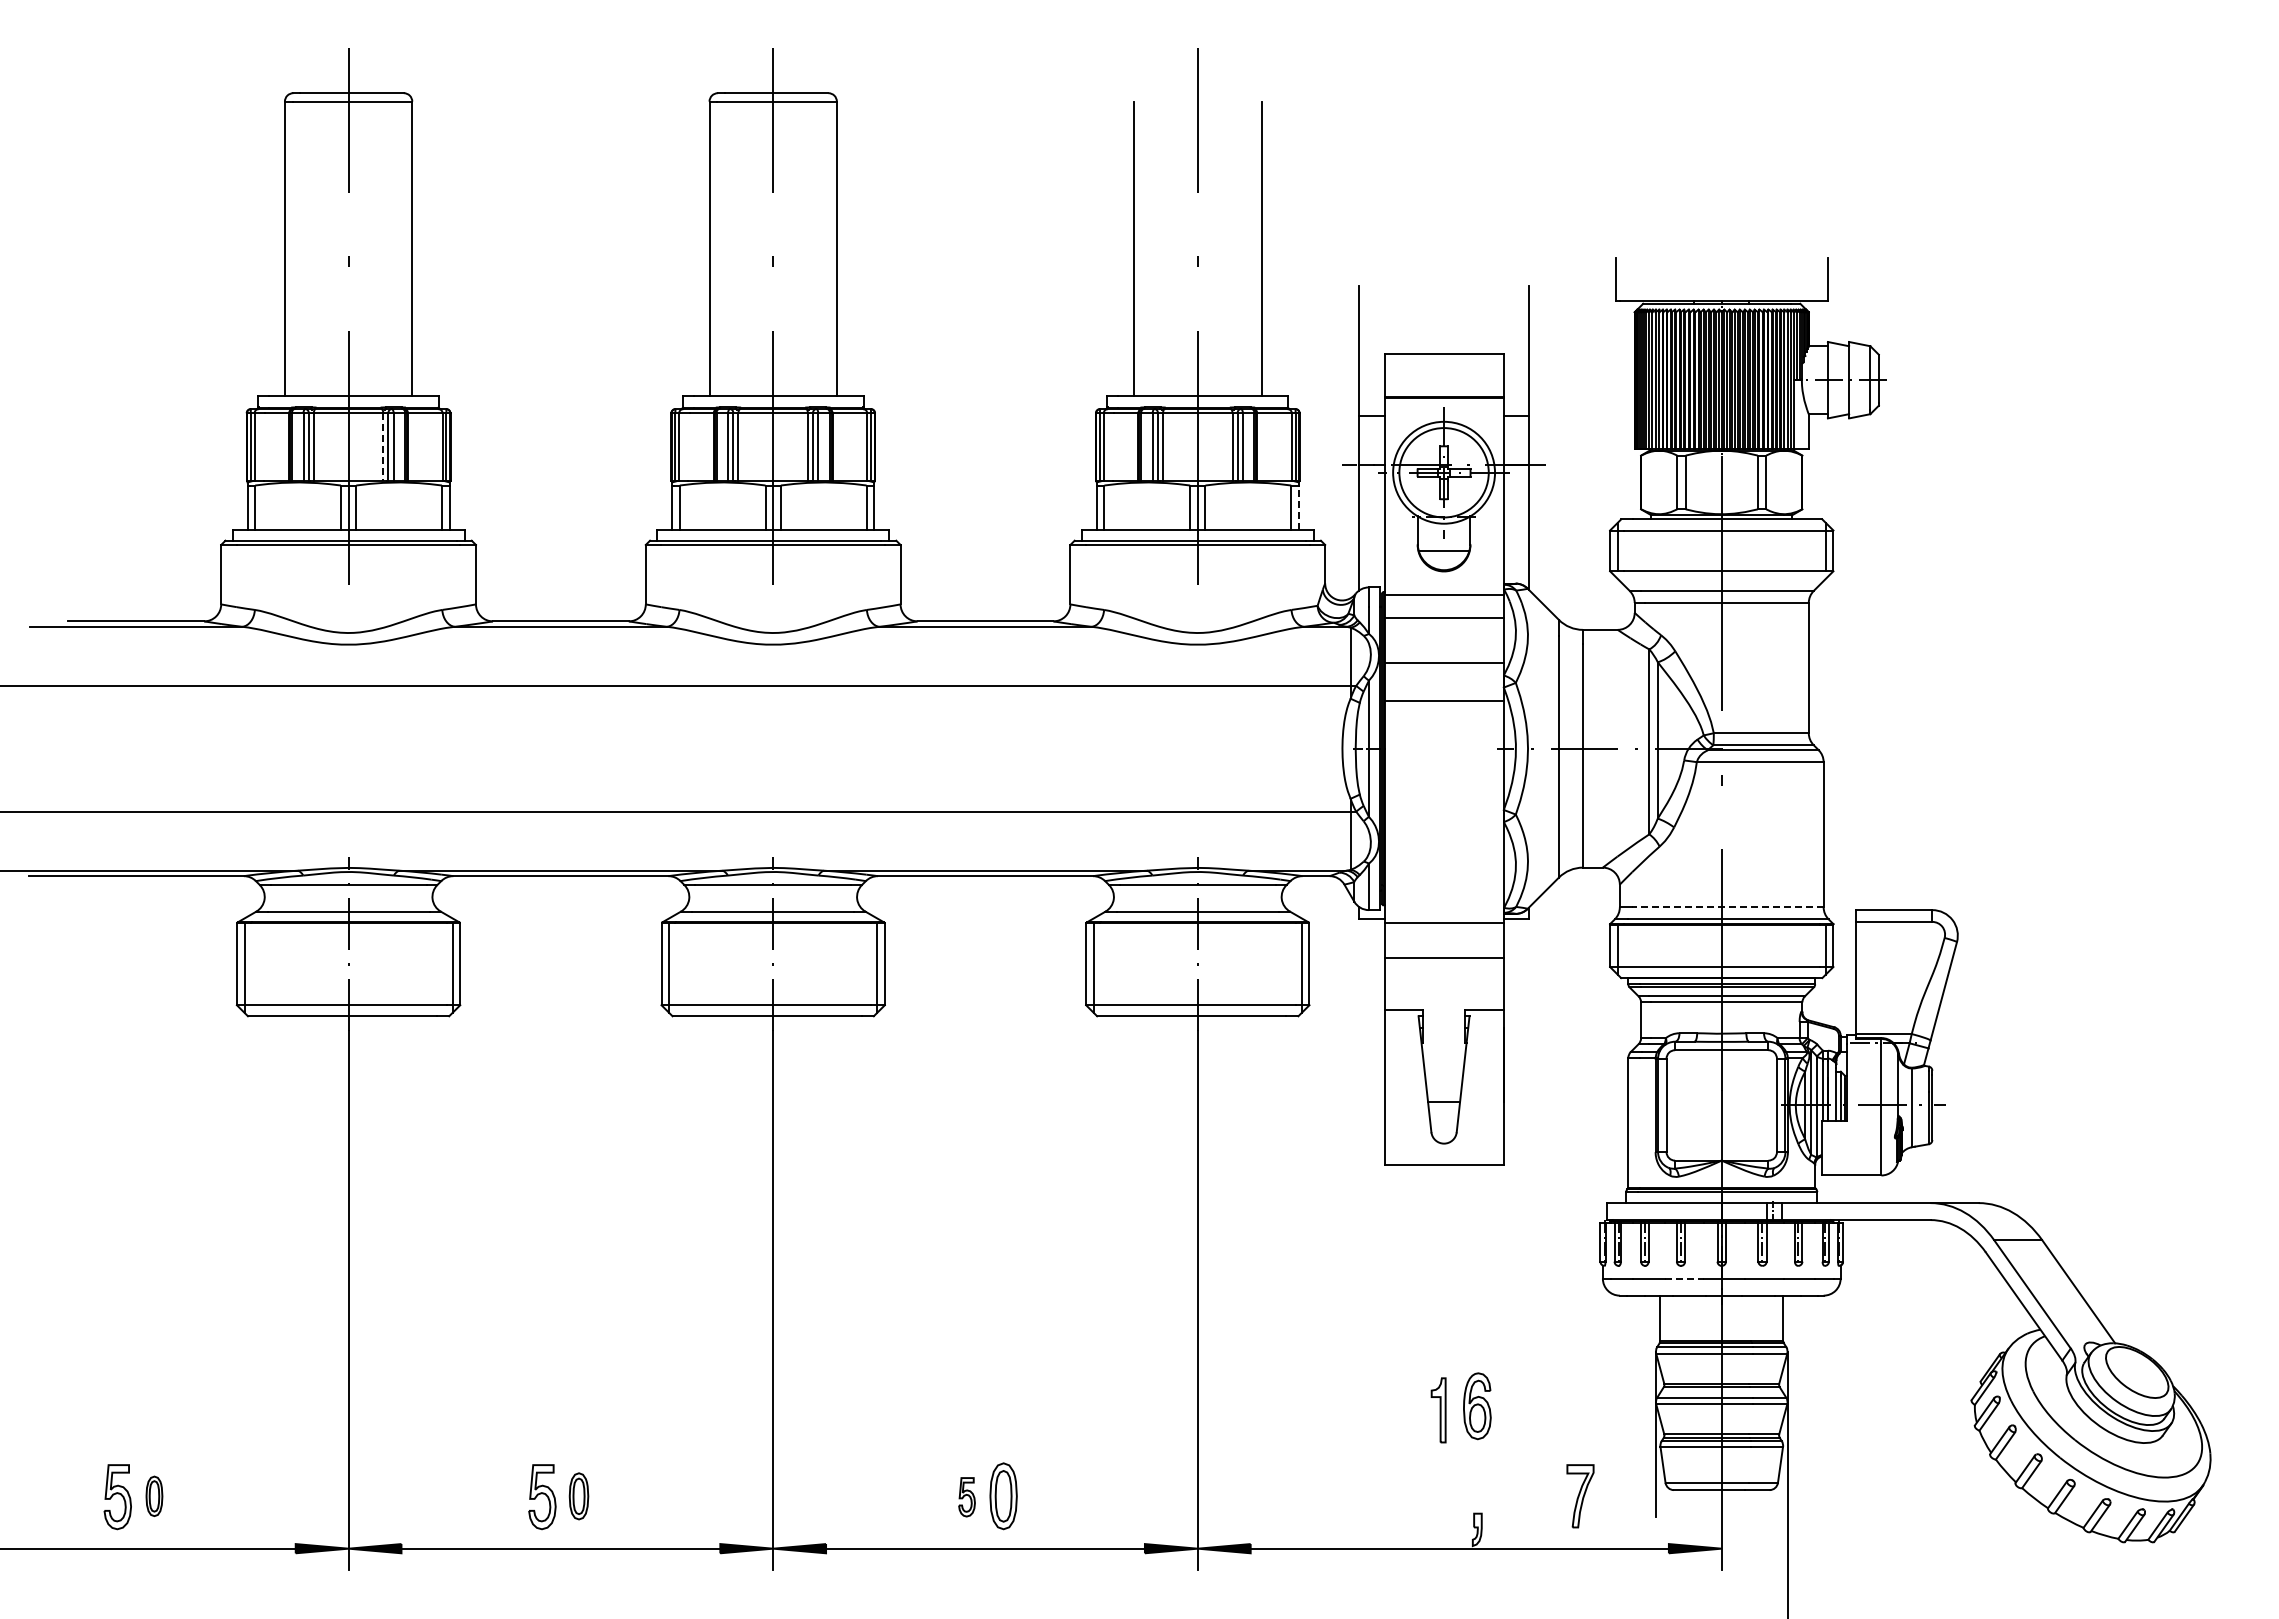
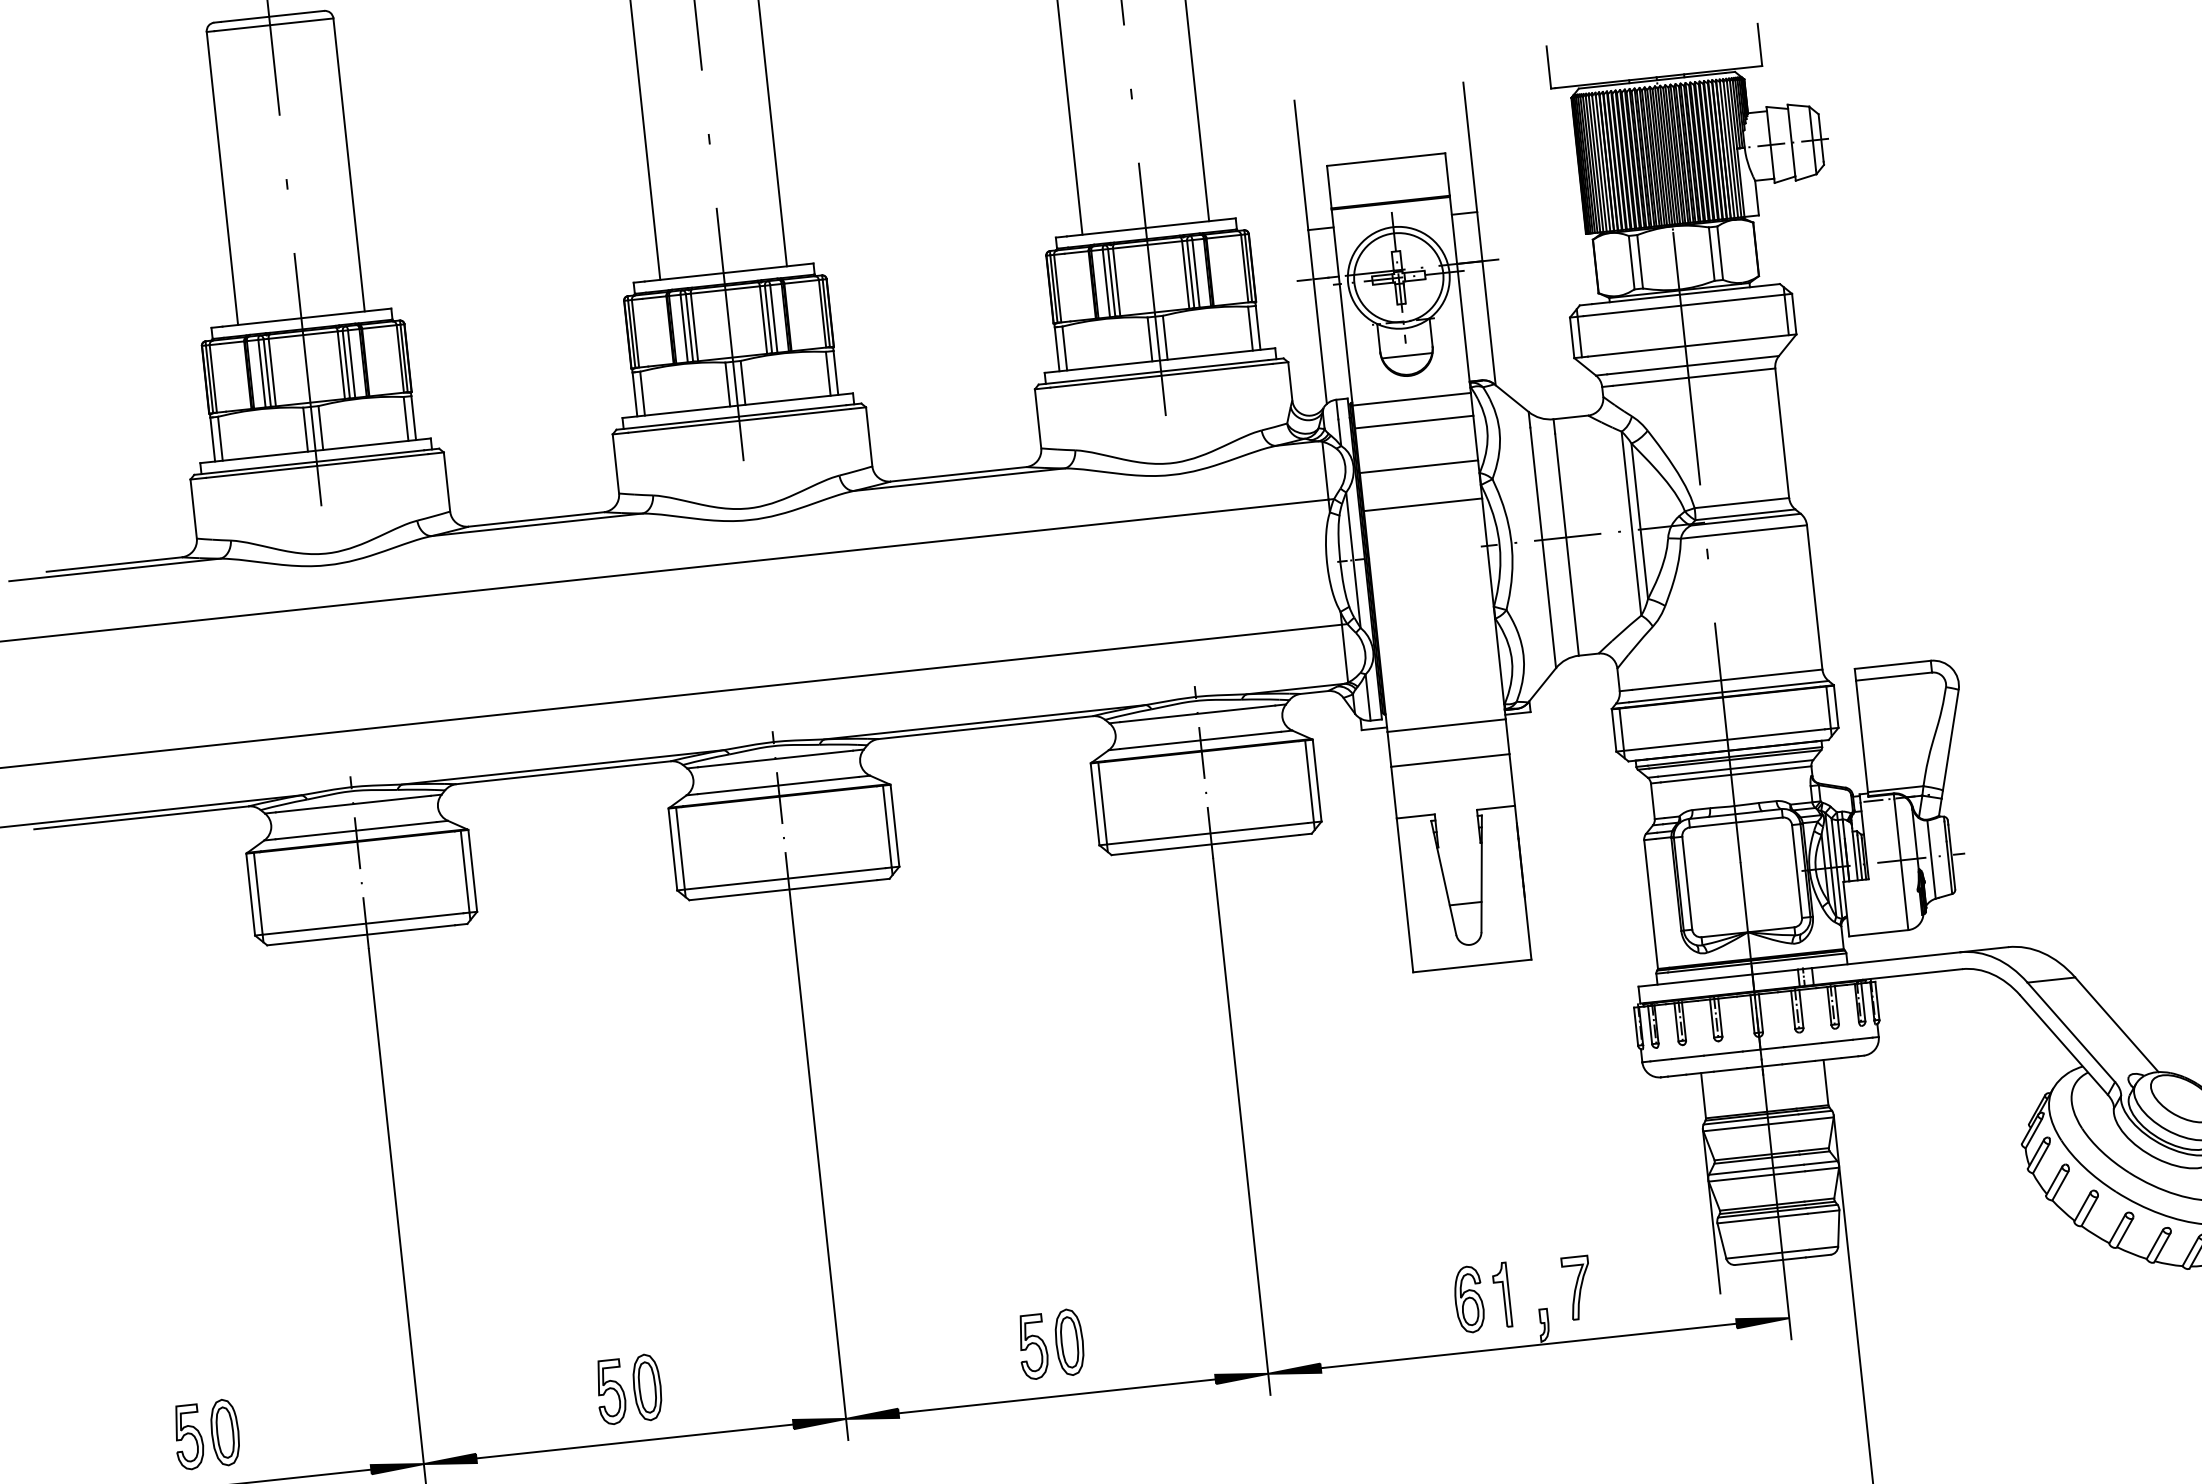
line: (383, 447) -> (341, 365), dashed -> solid
line: (1298, 507) -> (1257, 327), dashed -> solid
line: (1728, 907) -> (1727, 679), dashed -> solid
line: (1684, 1278) -> (1723, 1053), dashed -> solid
part: (1477, 1406) -> (1469, 1299), moved
part: (1438, 1410) -> (1501, 1295), moved
part: (154, 1496) -> (225, 1432), size x1.67
part: (578, 1496) -> (646, 1387), size x1.43
part: (1580, 1496) -> (1577, 1288), moved
part: (966, 1497) -> (1032, 1347), size x1.67

